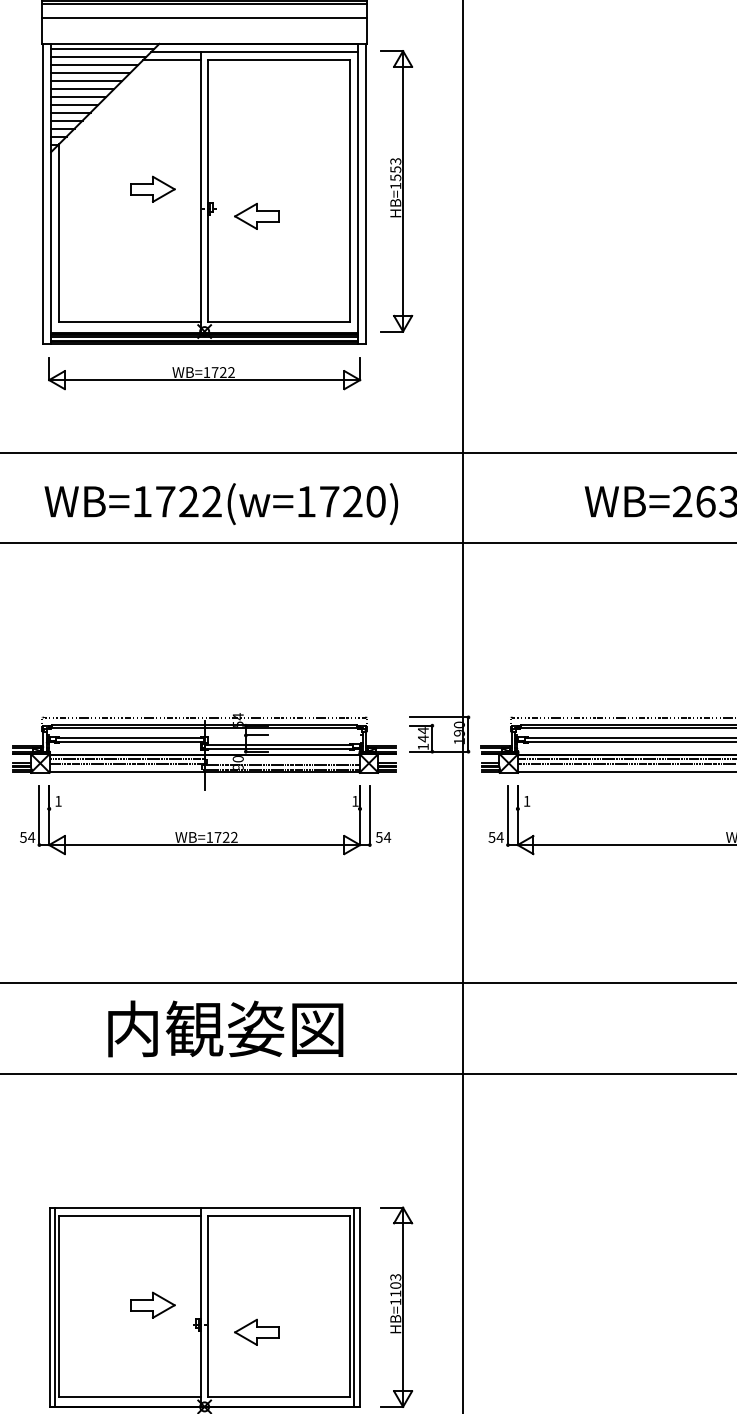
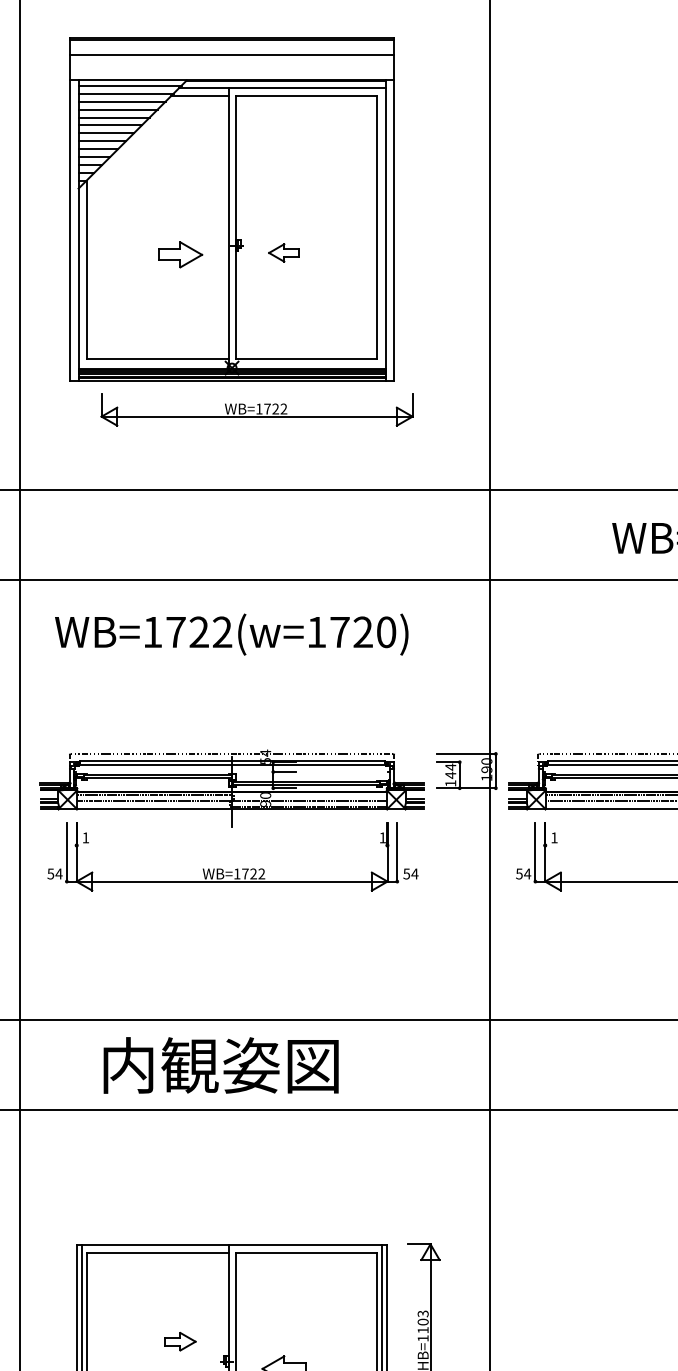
part: (152, 188) -> (179, 254), moved
part: (396, 191) -> (423, 228), removed
part: (256, 216) -> (283, 253), size x0.7
part: (204, 373) -> (256, 410), moved
text: (221, 504) -> (231, 635), moved
text: (225, 1028) -> (220, 1065), moved
part: (152, 1304) -> (179, 1341), size x0.7

